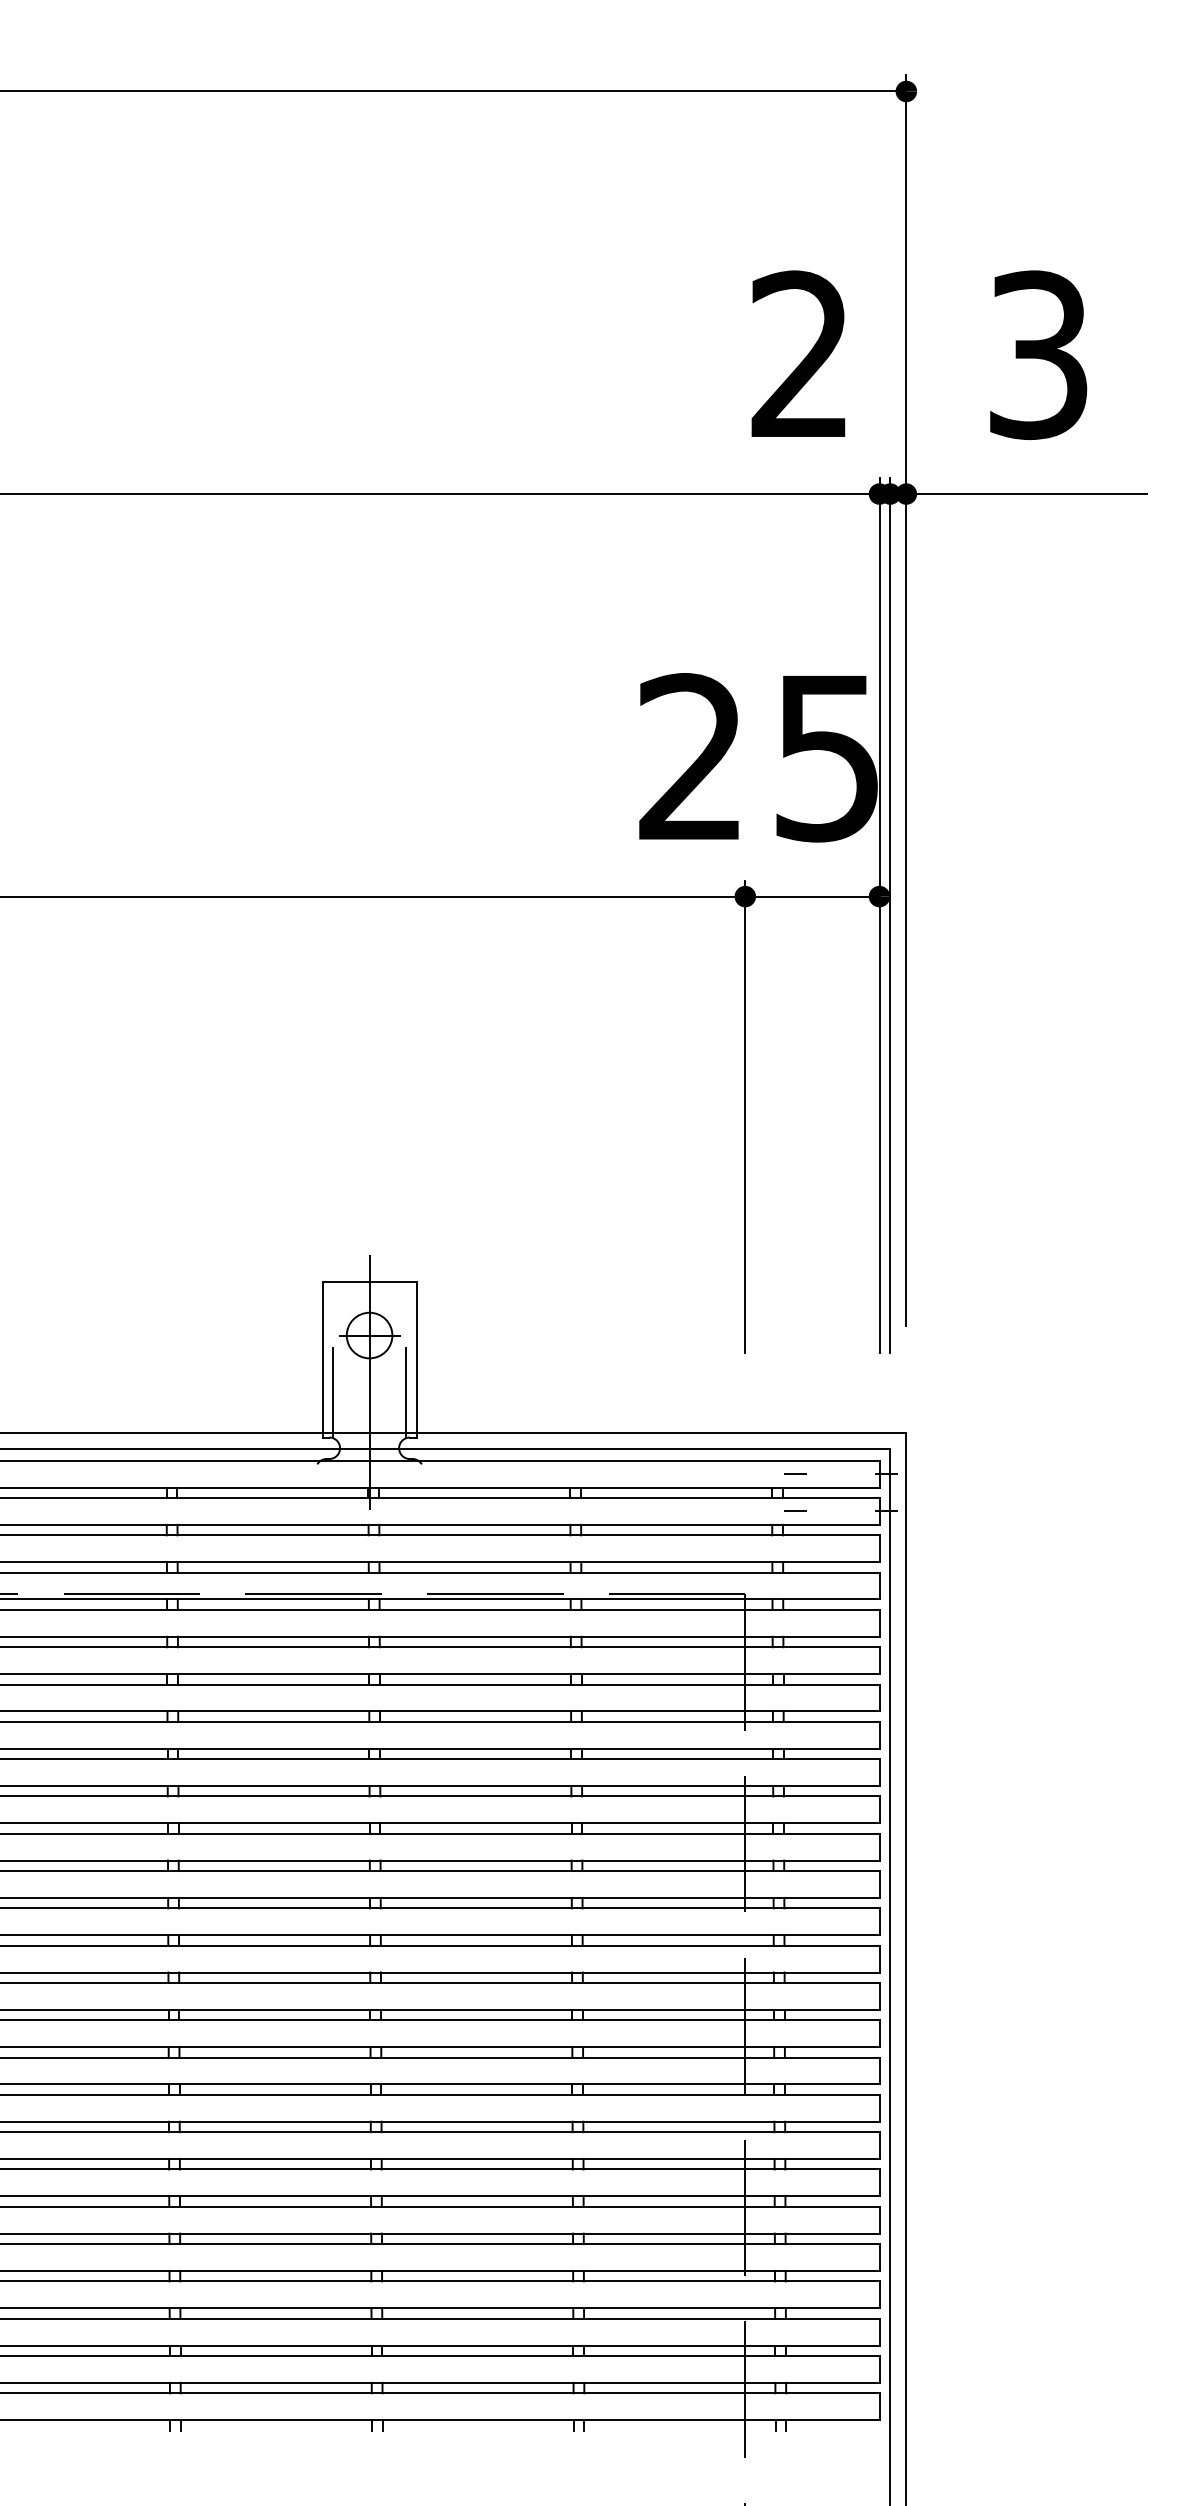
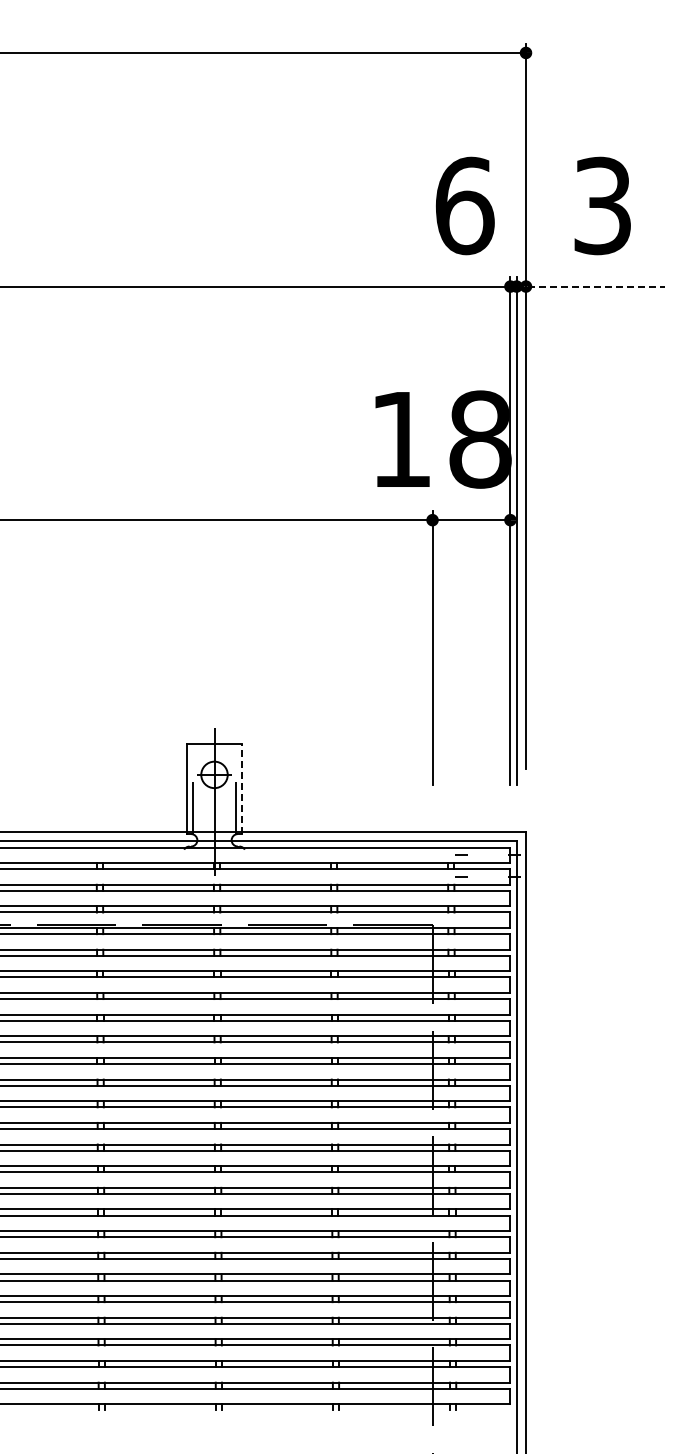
text: (800, 354) -> (464, 205), 2 -> 6
line: (1019, 493) -> (591, 286), solid -> dashed
text: (760, 757) -> (441, 439), 25 -> 18
line: (416, 1358) -> (241, 788), solid -> dashed

